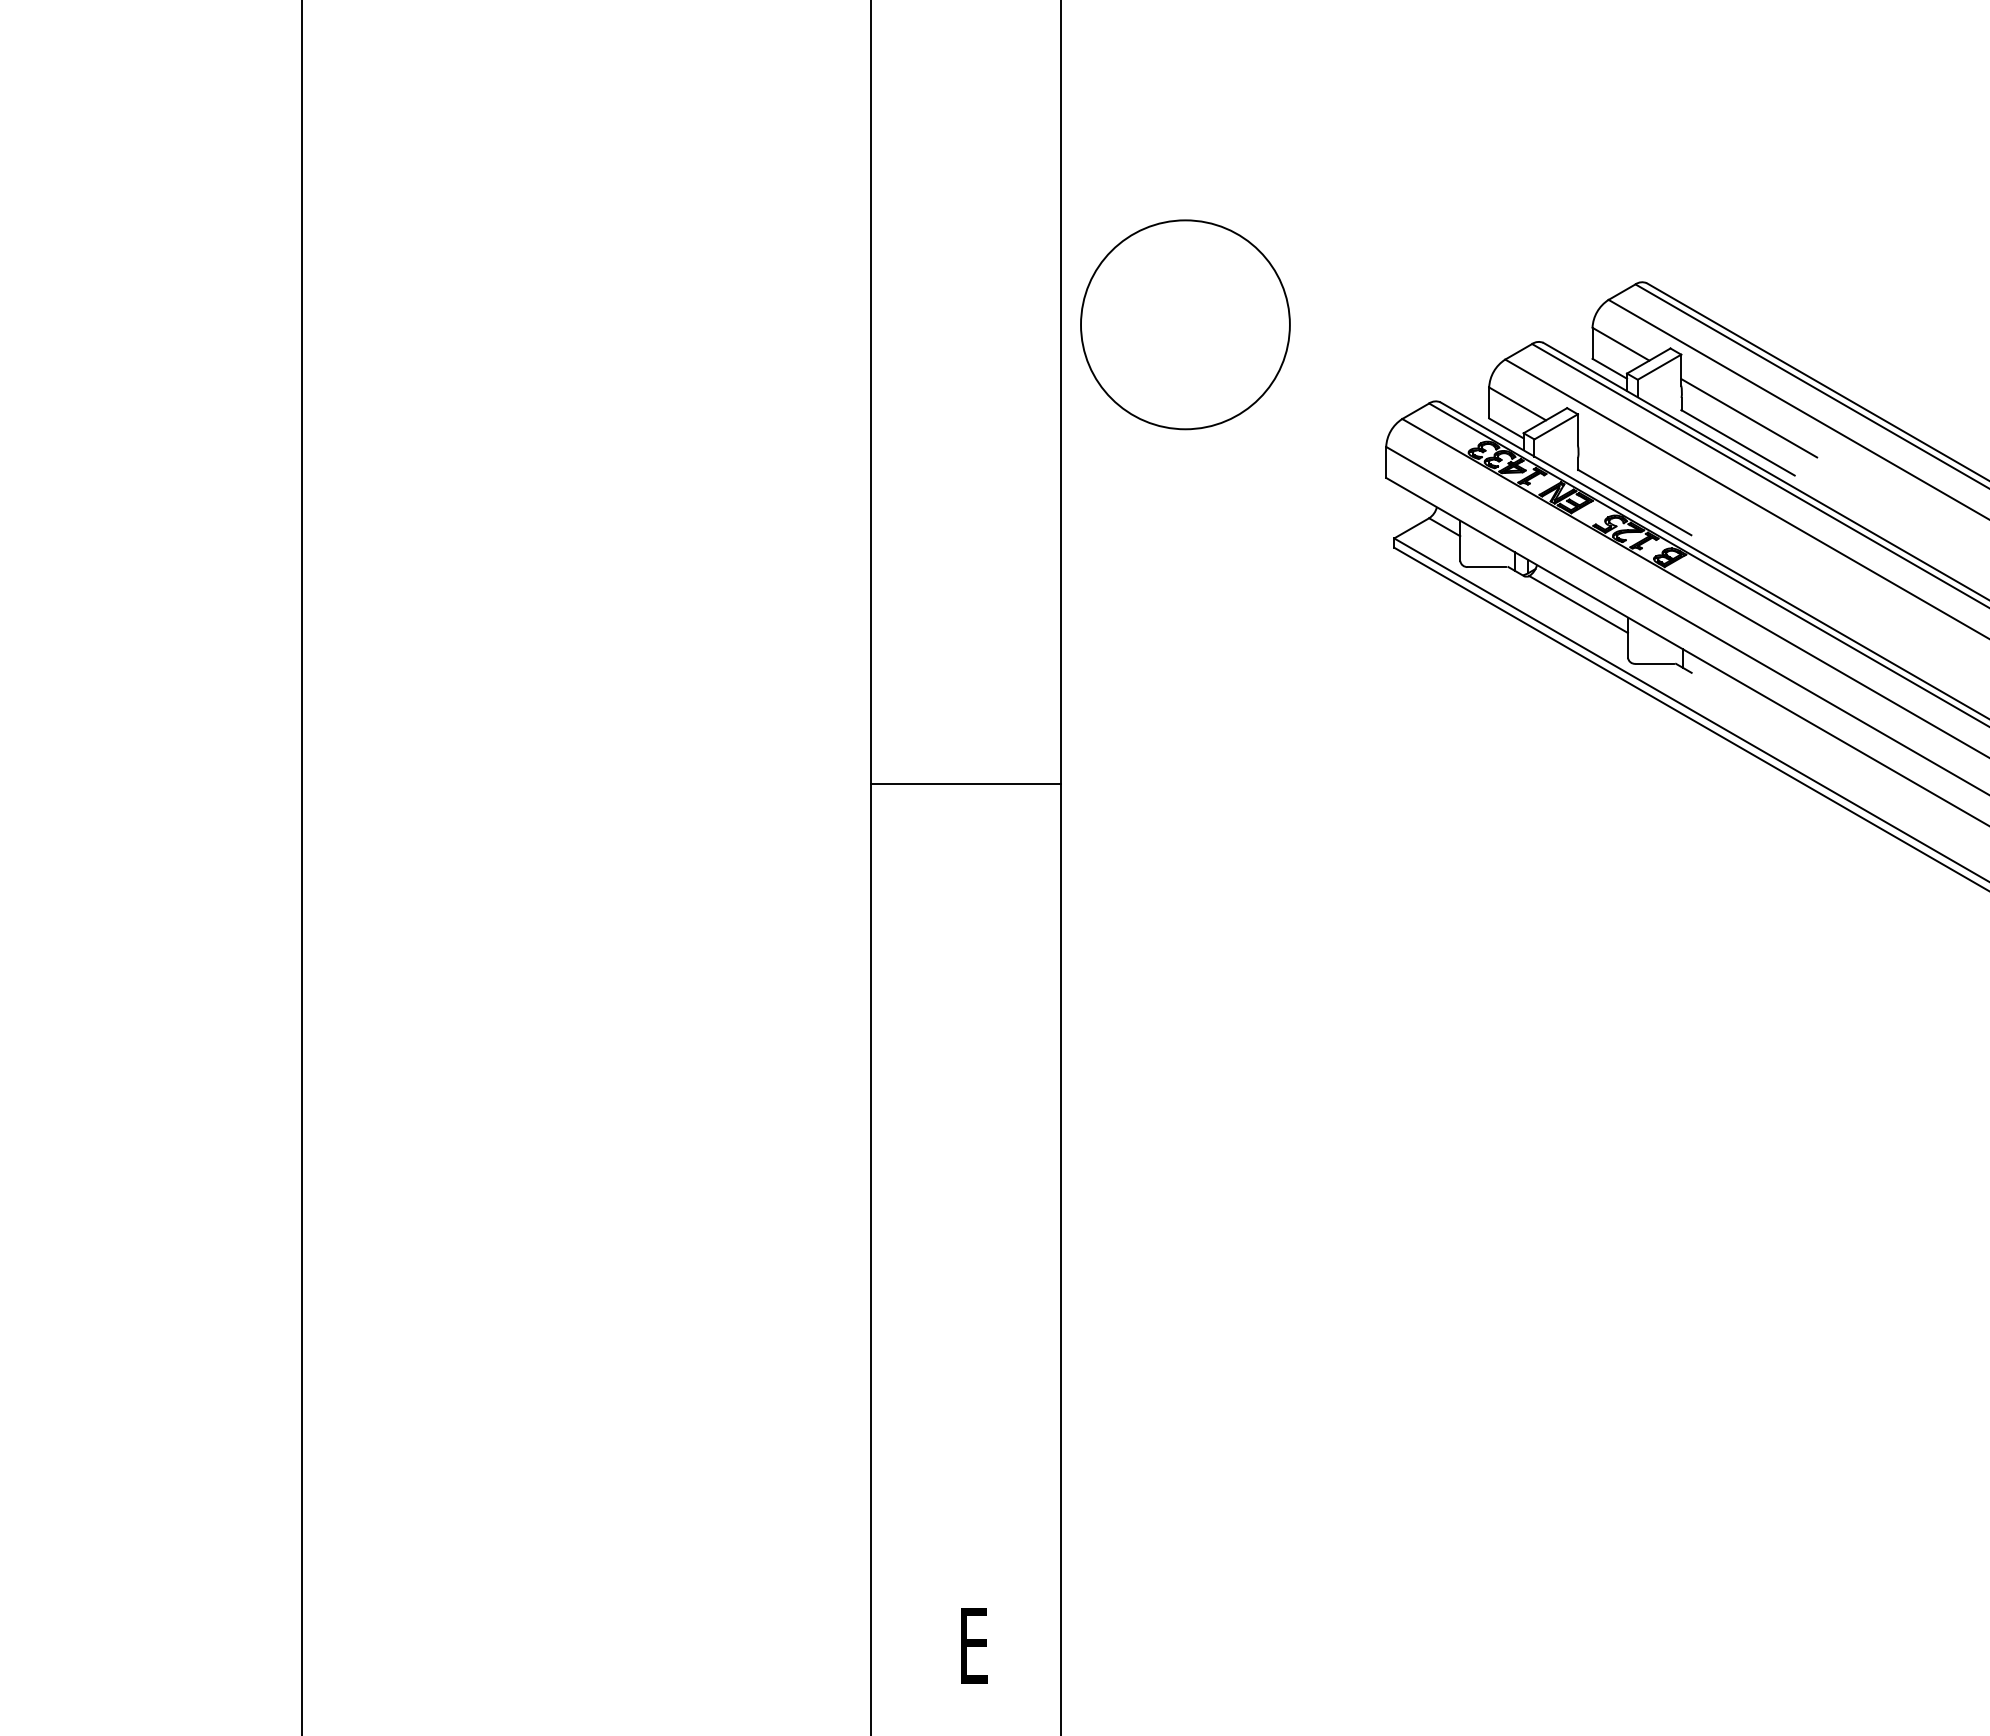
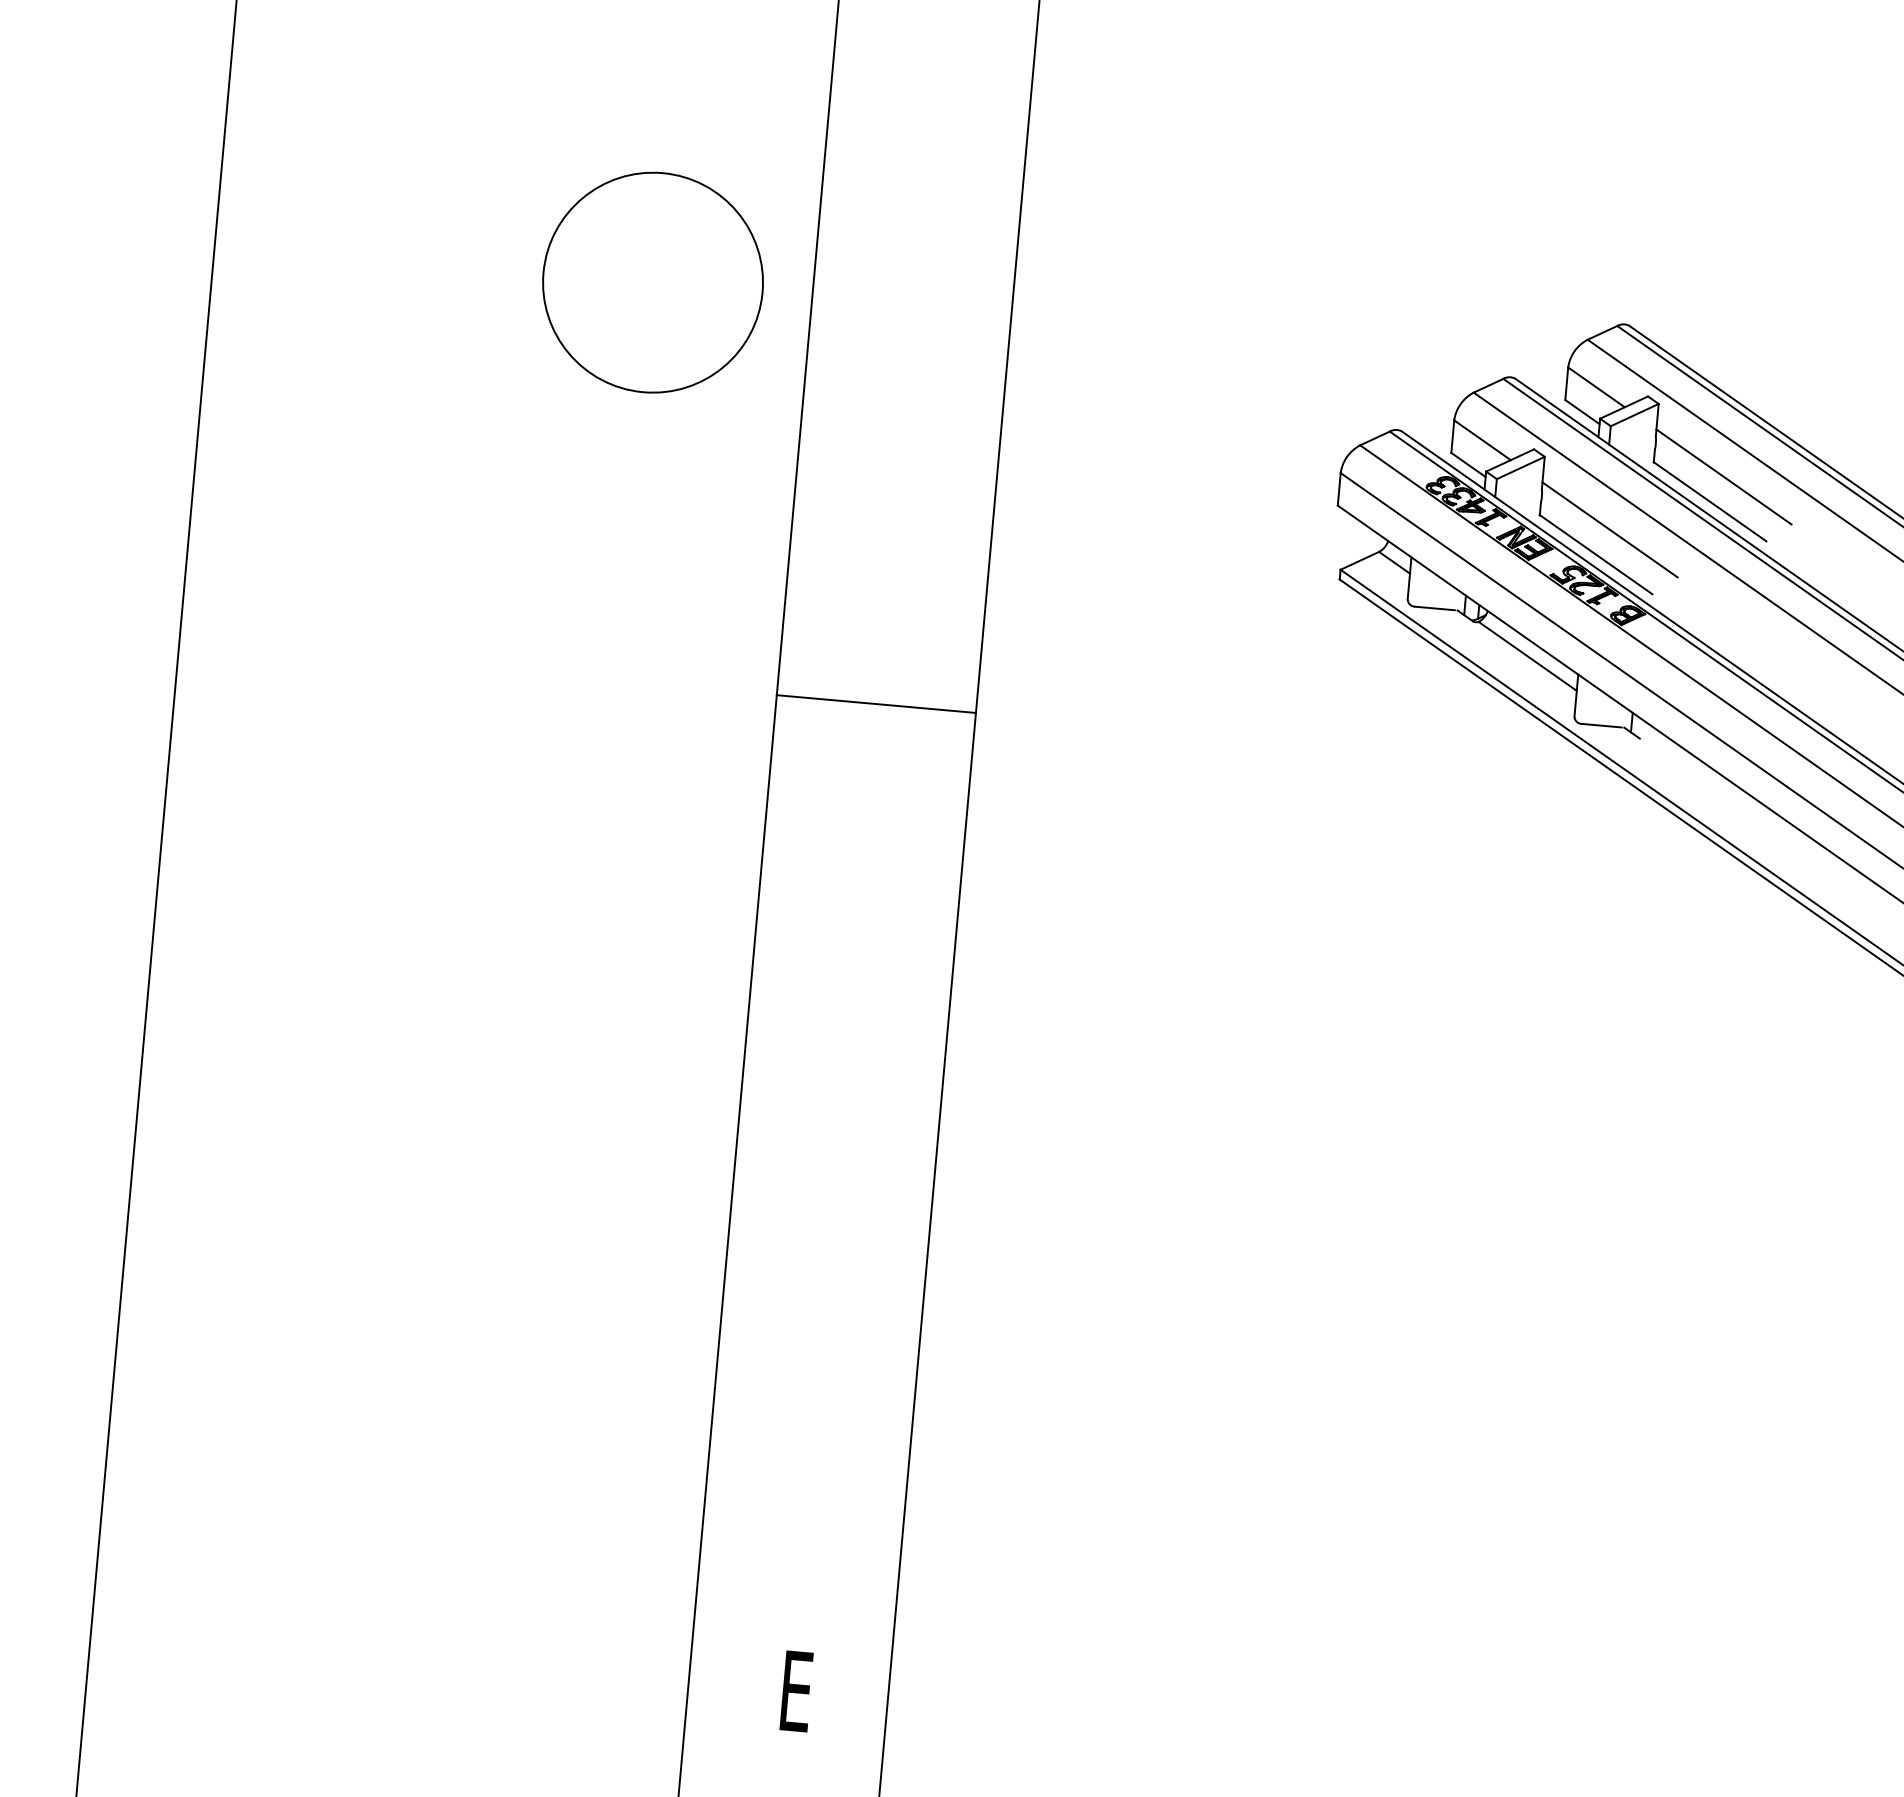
circle: (1185, 324) -> (653, 282), moved
line: (1645, 477) -> (1609, 529), added
line: (966, 783) -> (876, 703), moved

